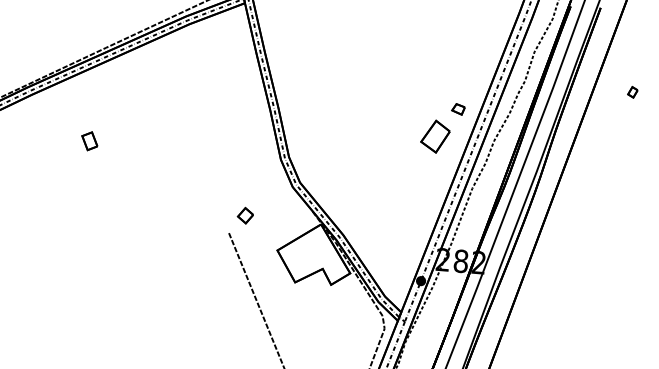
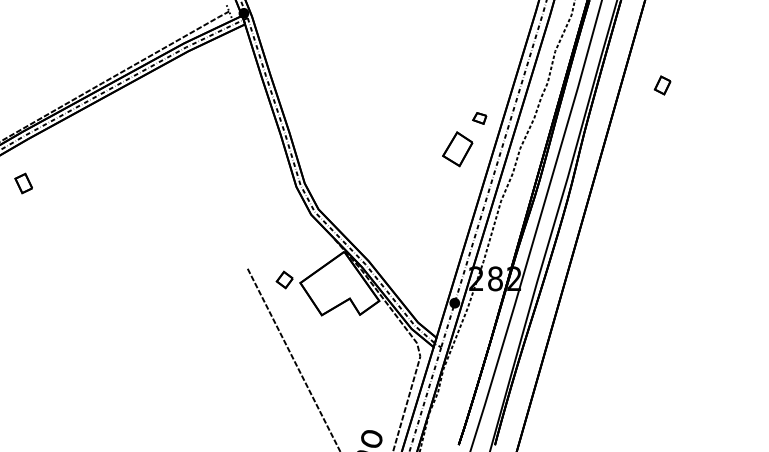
part: (632, 92) -> (662, 85), size x1.6
part: (89, 141) -> (23, 183), moved
part: (245, 215) -> (284, 279), moved

